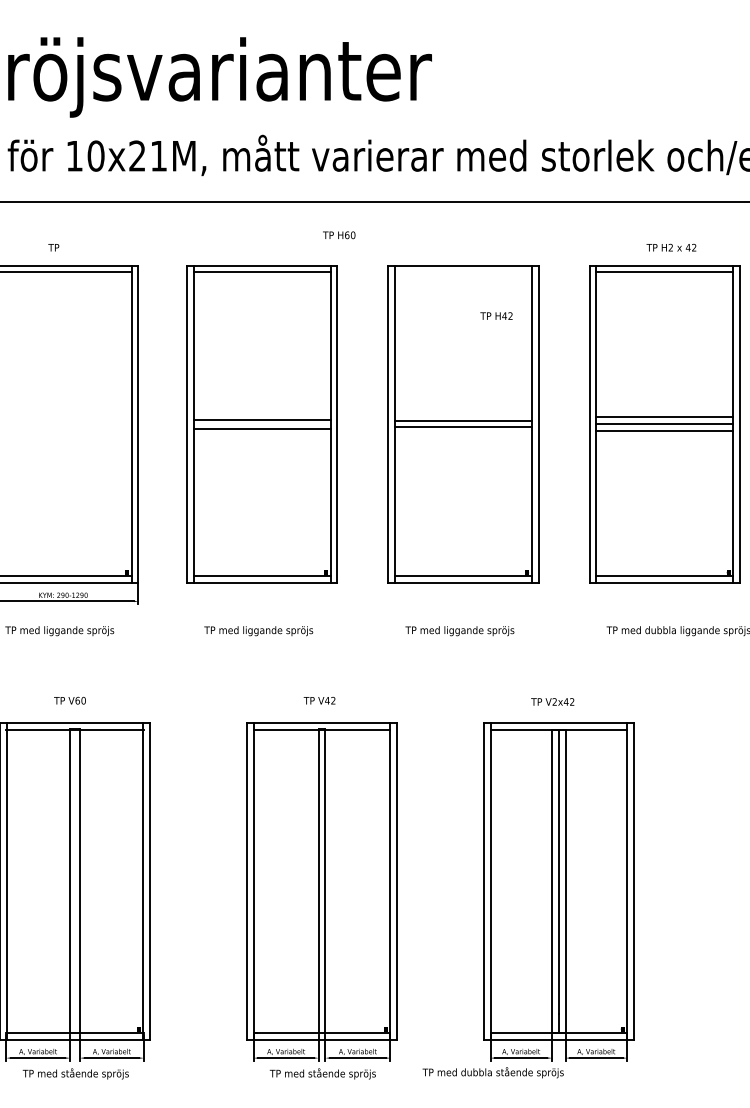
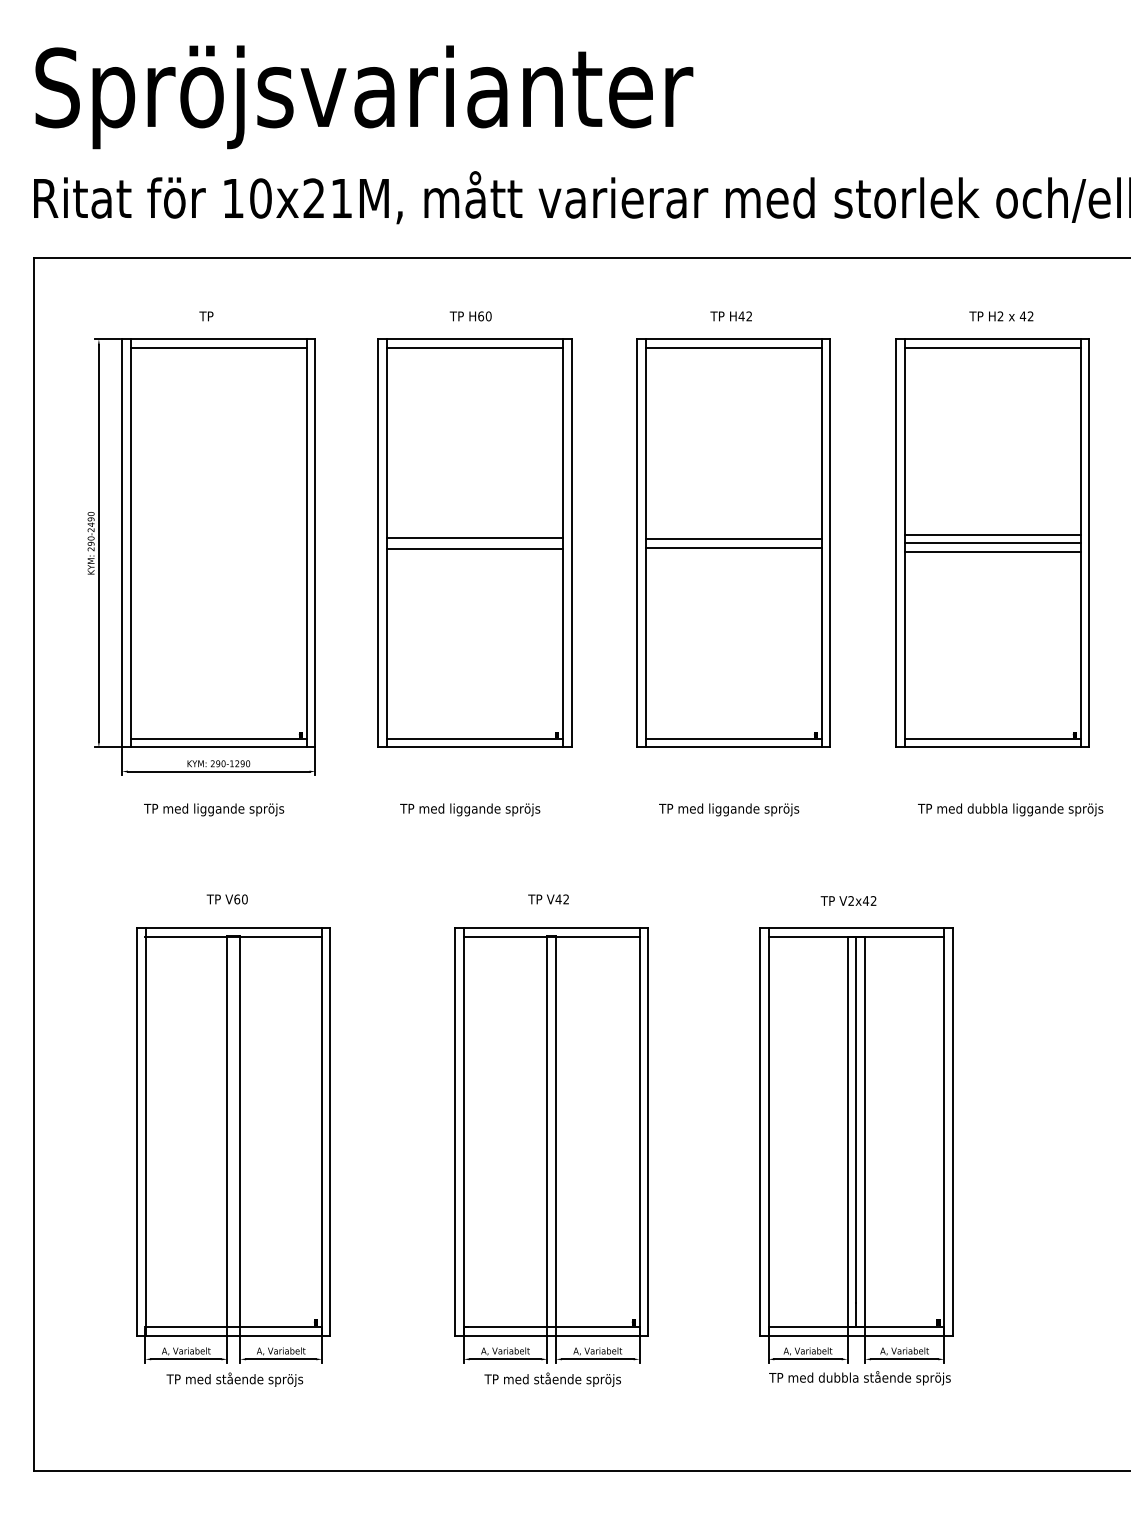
text: (338, 235) -> (470, 316), moved
line: (463, 272) -> (733, 348), added
text: (495, 316) -> (730, 316), moved
text: (492, 1072) -> (859, 1378), moved

